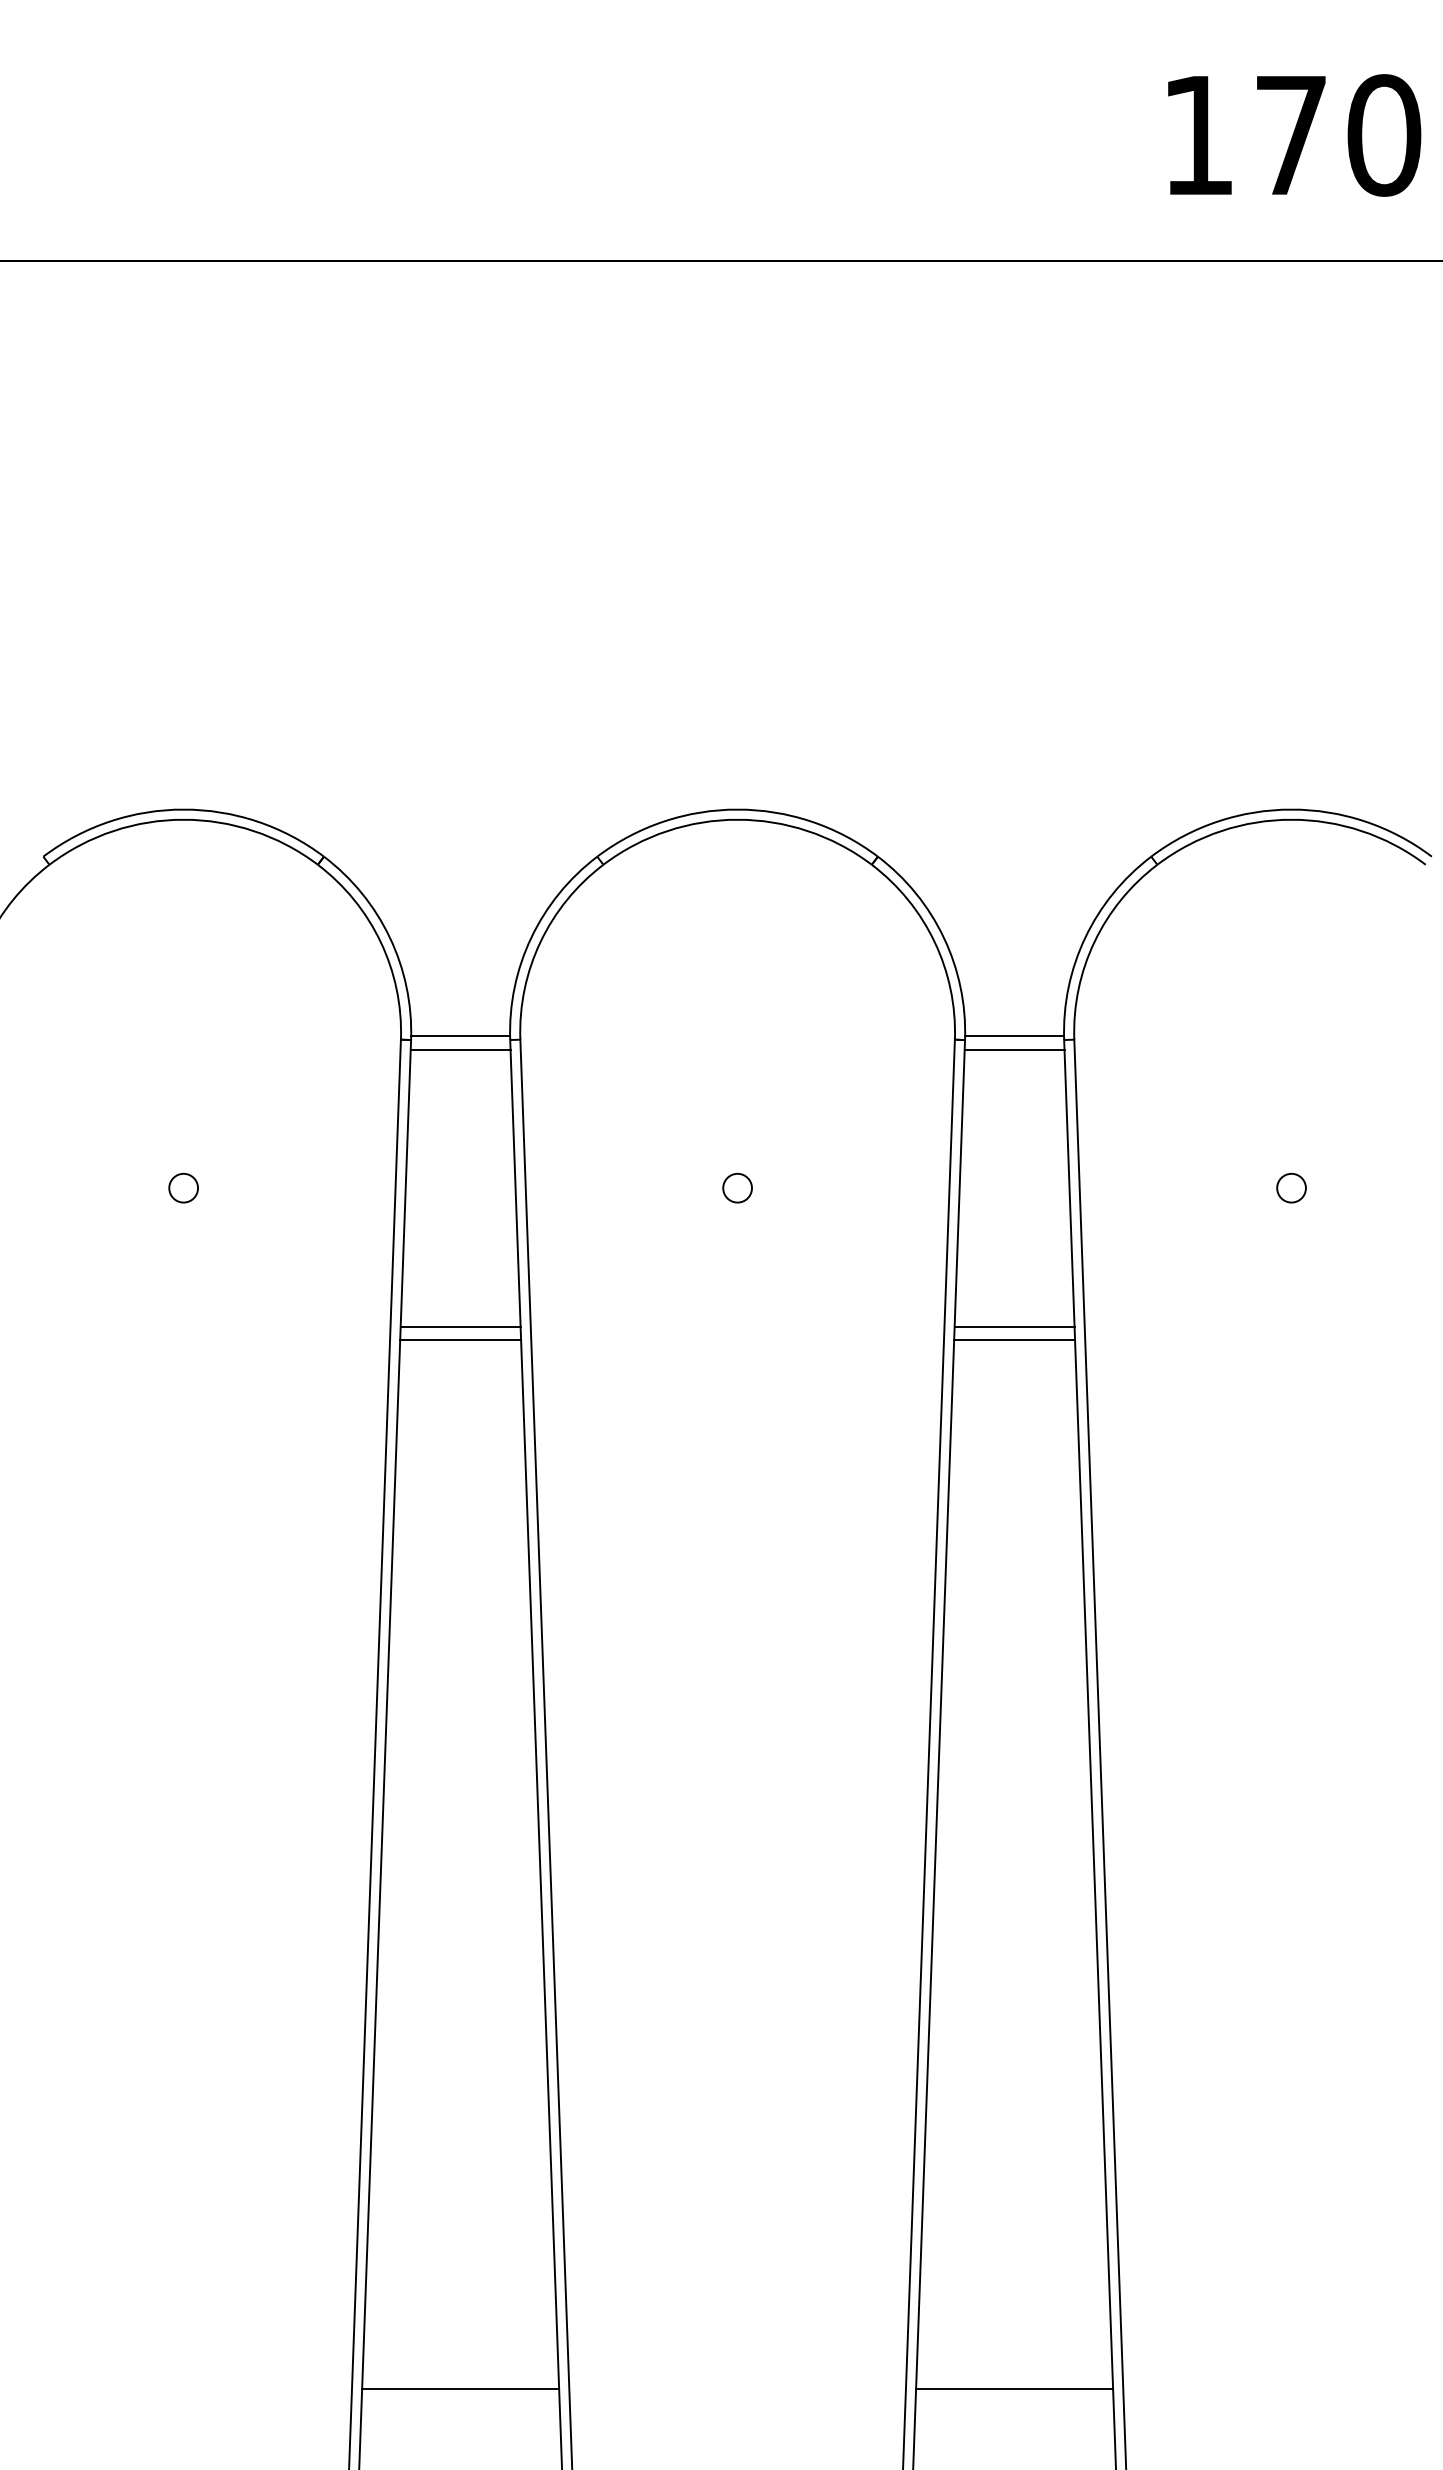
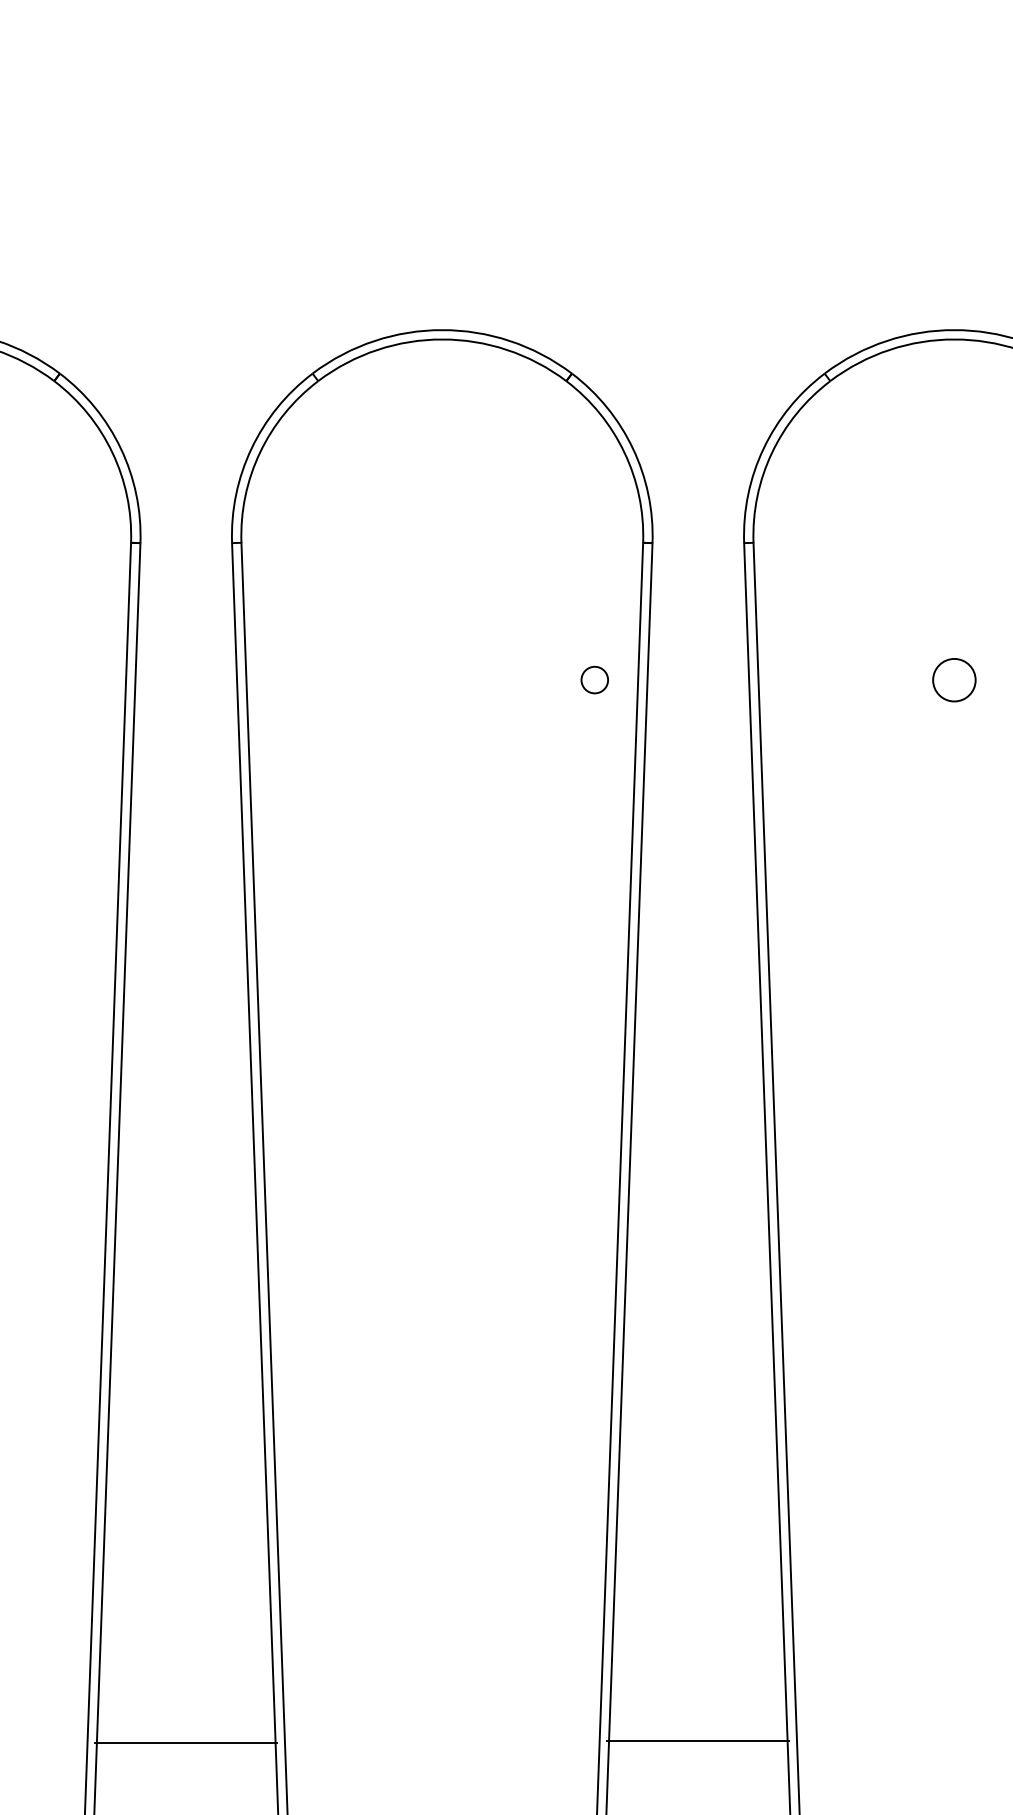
line: (460, 1035) -> (186, 538), removed
line: (1014, 1035) -> (698, 538), removed
line: (460, 1049) -> (186, 551), removed
line: (1014, 1049) -> (698, 551), removed
circle: (737, 1187) -> (594, 679), moved
circle: (1291, 1187) -> (954, 679), size x1.6
line: (460, 1326) -> (186, 807), removed
line: (1014, 1326) -> (698, 807), removed
line: (460, 1340) -> (186, 820), removed
line: (1014, 1340) -> (698, 820), removed
line: (460, 2389) -> (186, 1743), moved
line: (1014, 2389) -> (698, 1741), moved

